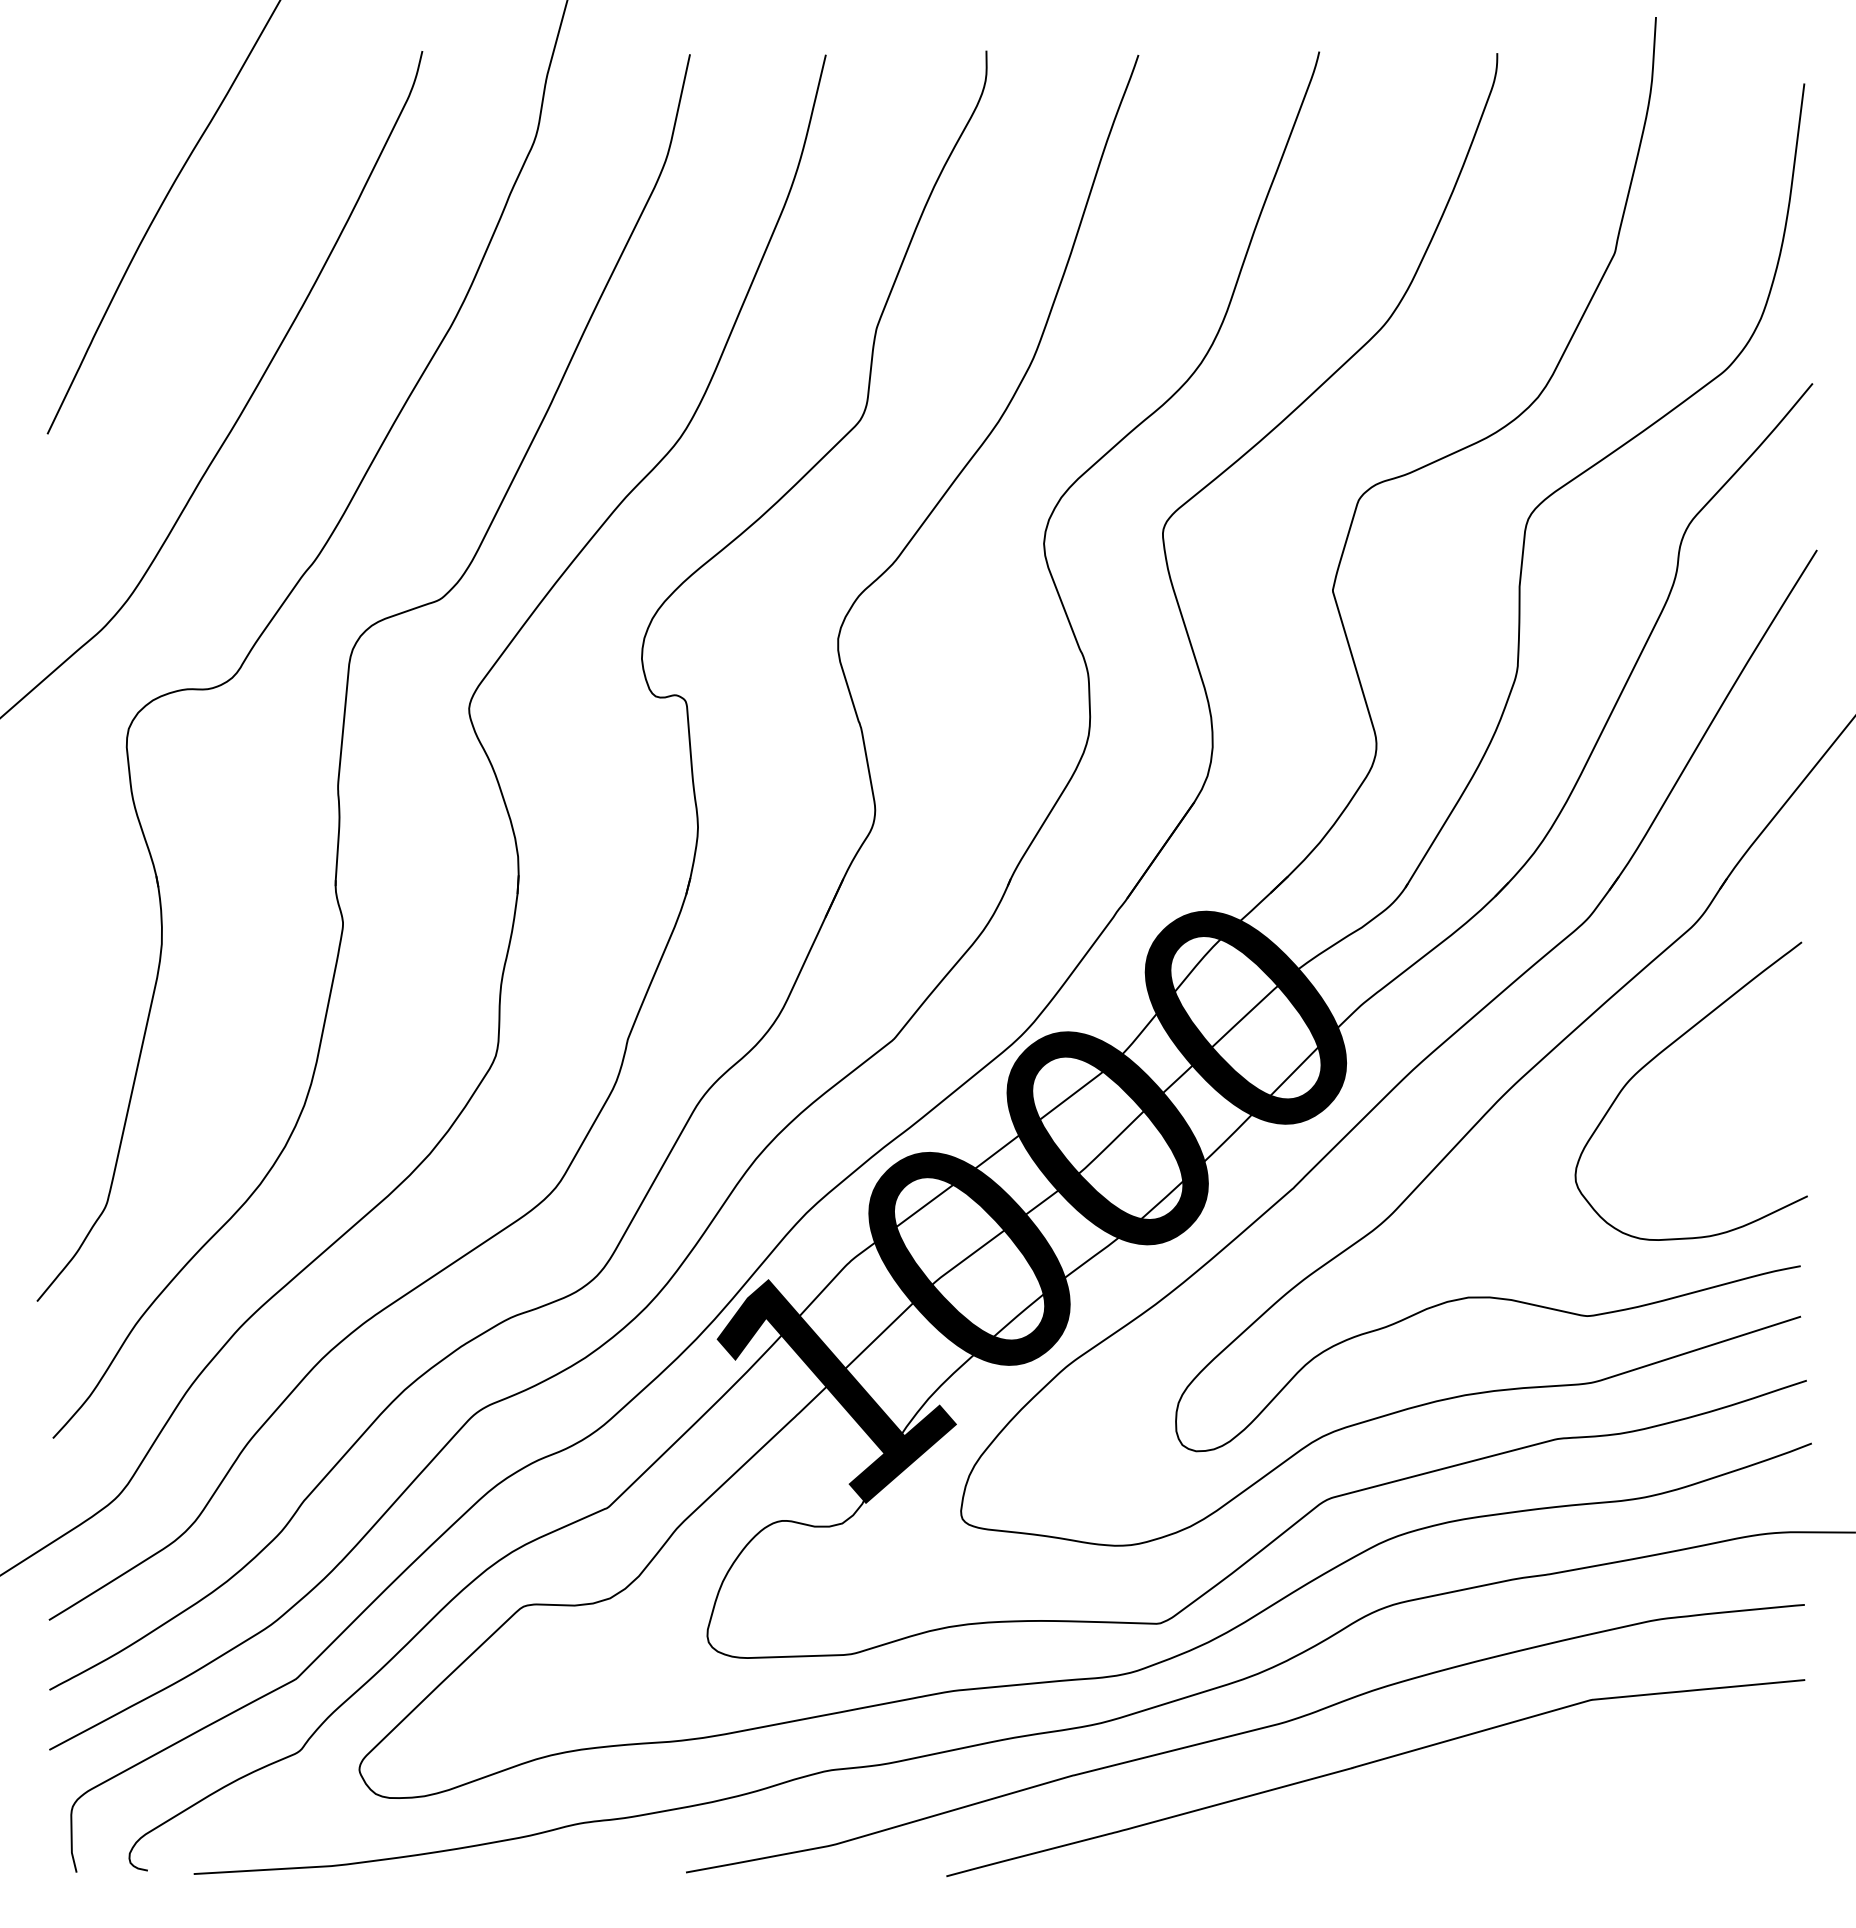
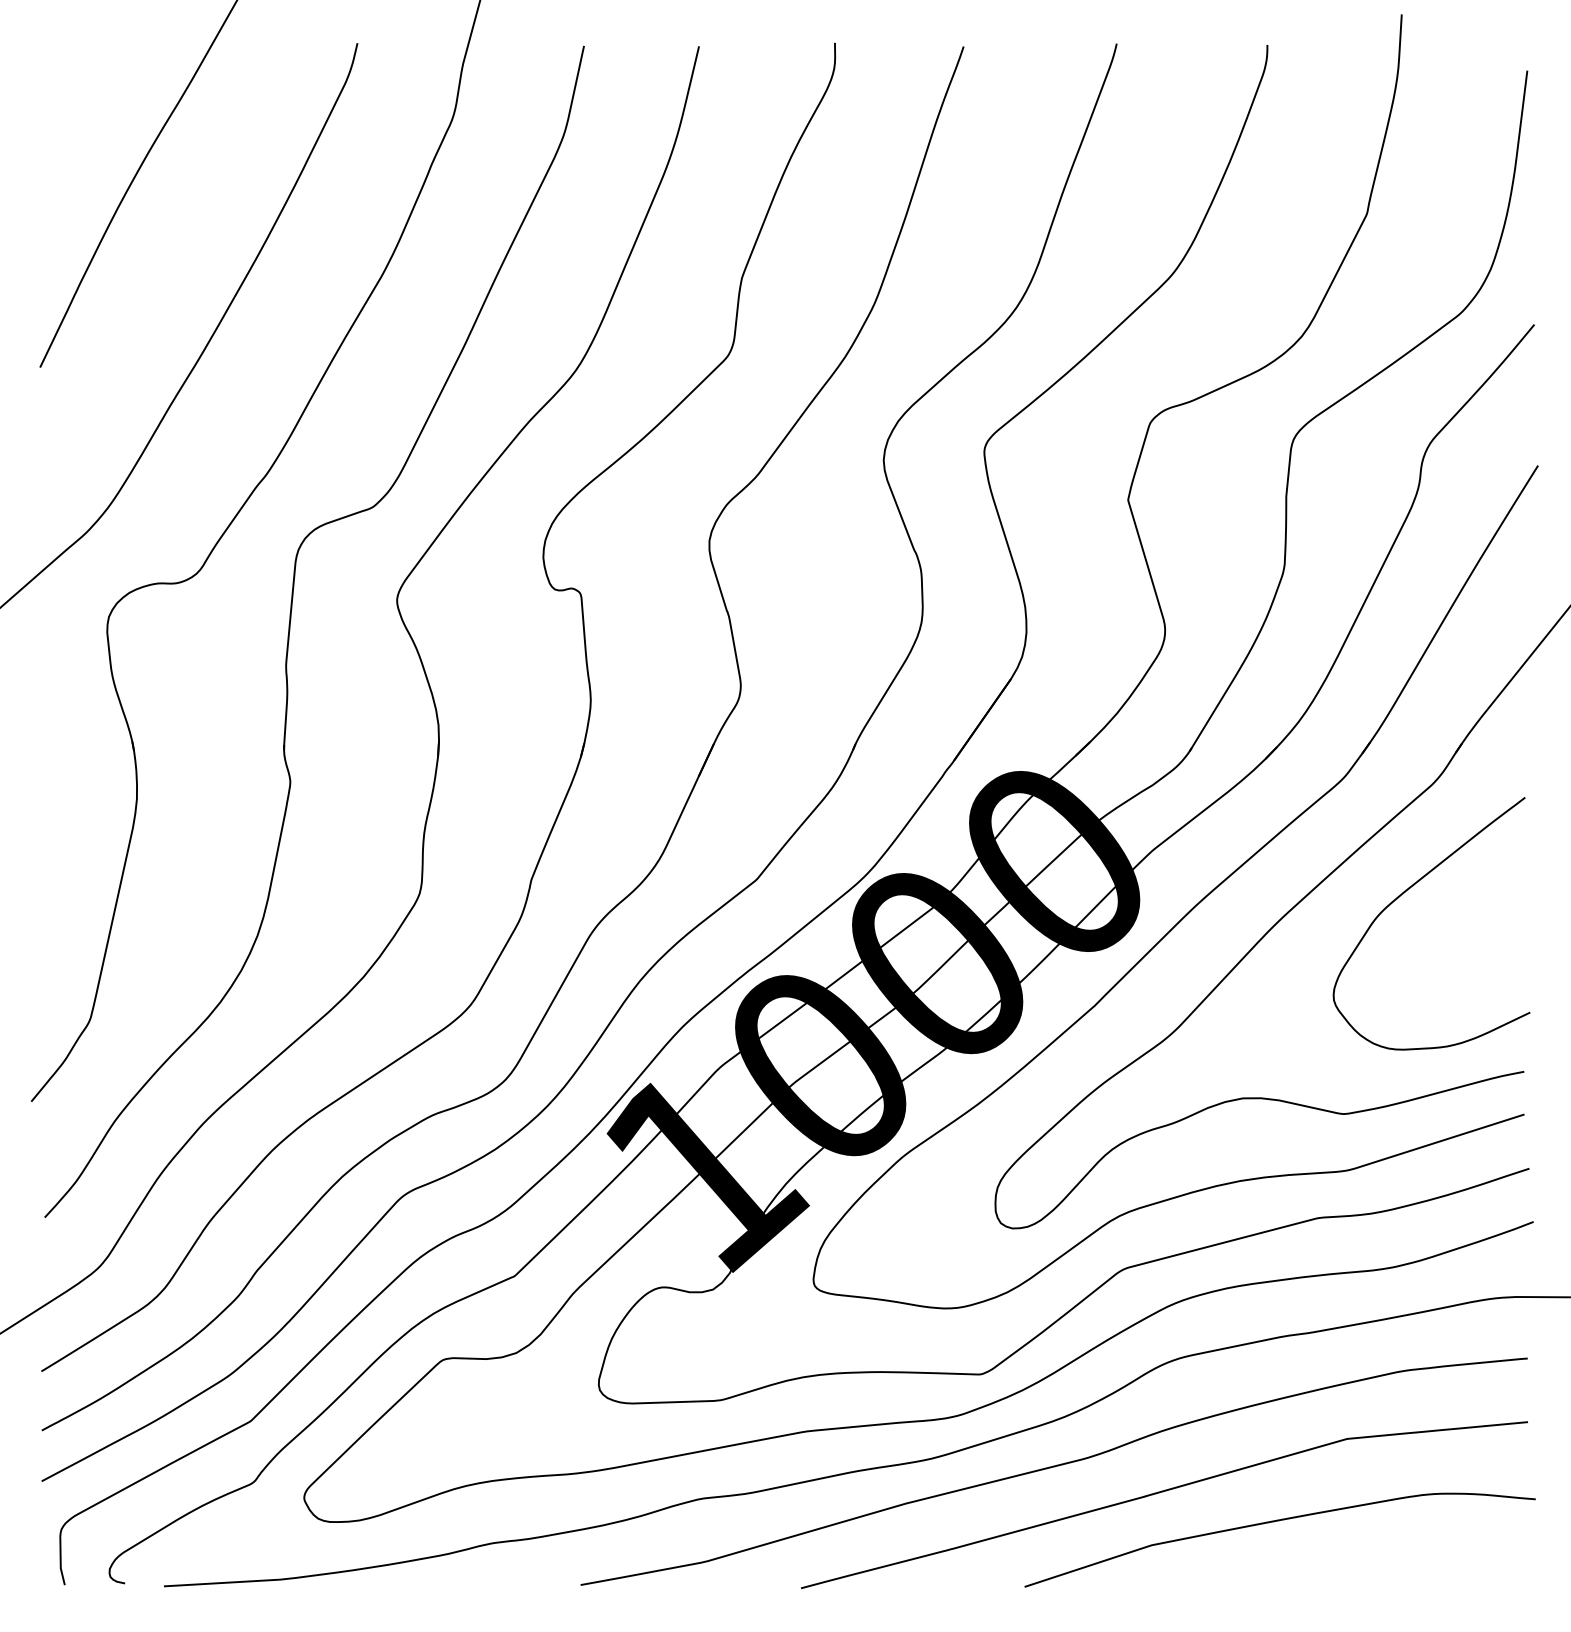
curve: (1509, 1797) -> (1277, 1521), added

